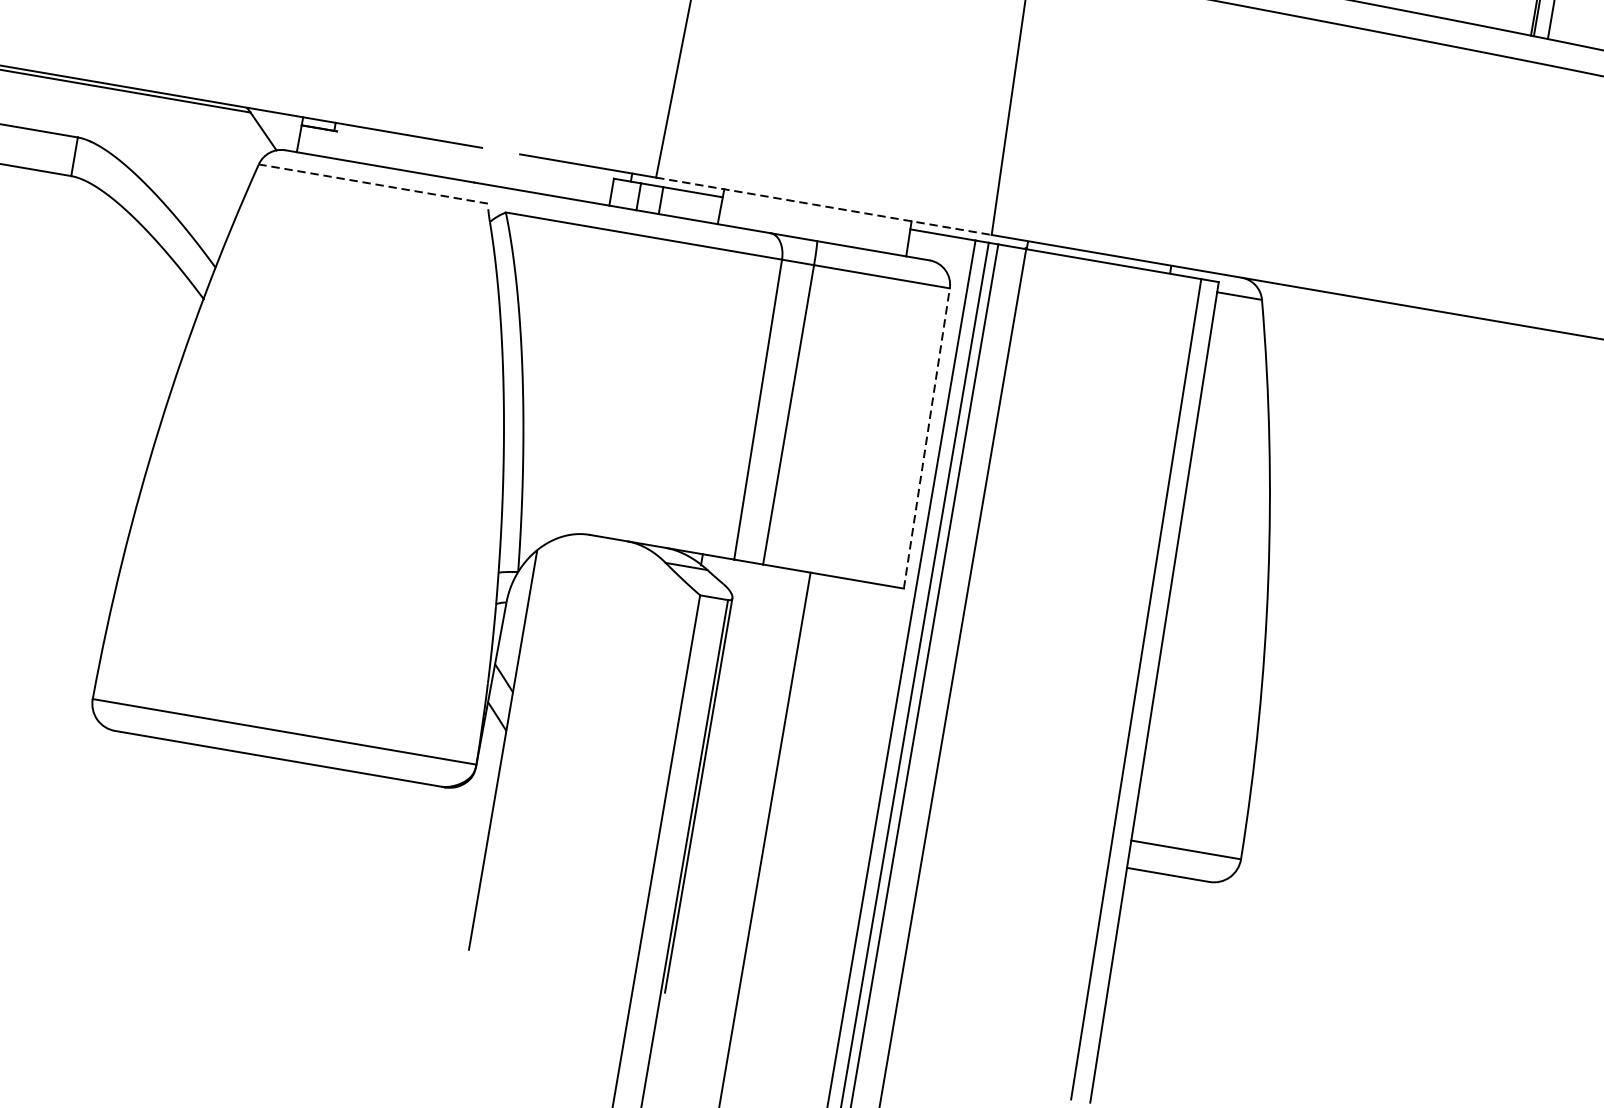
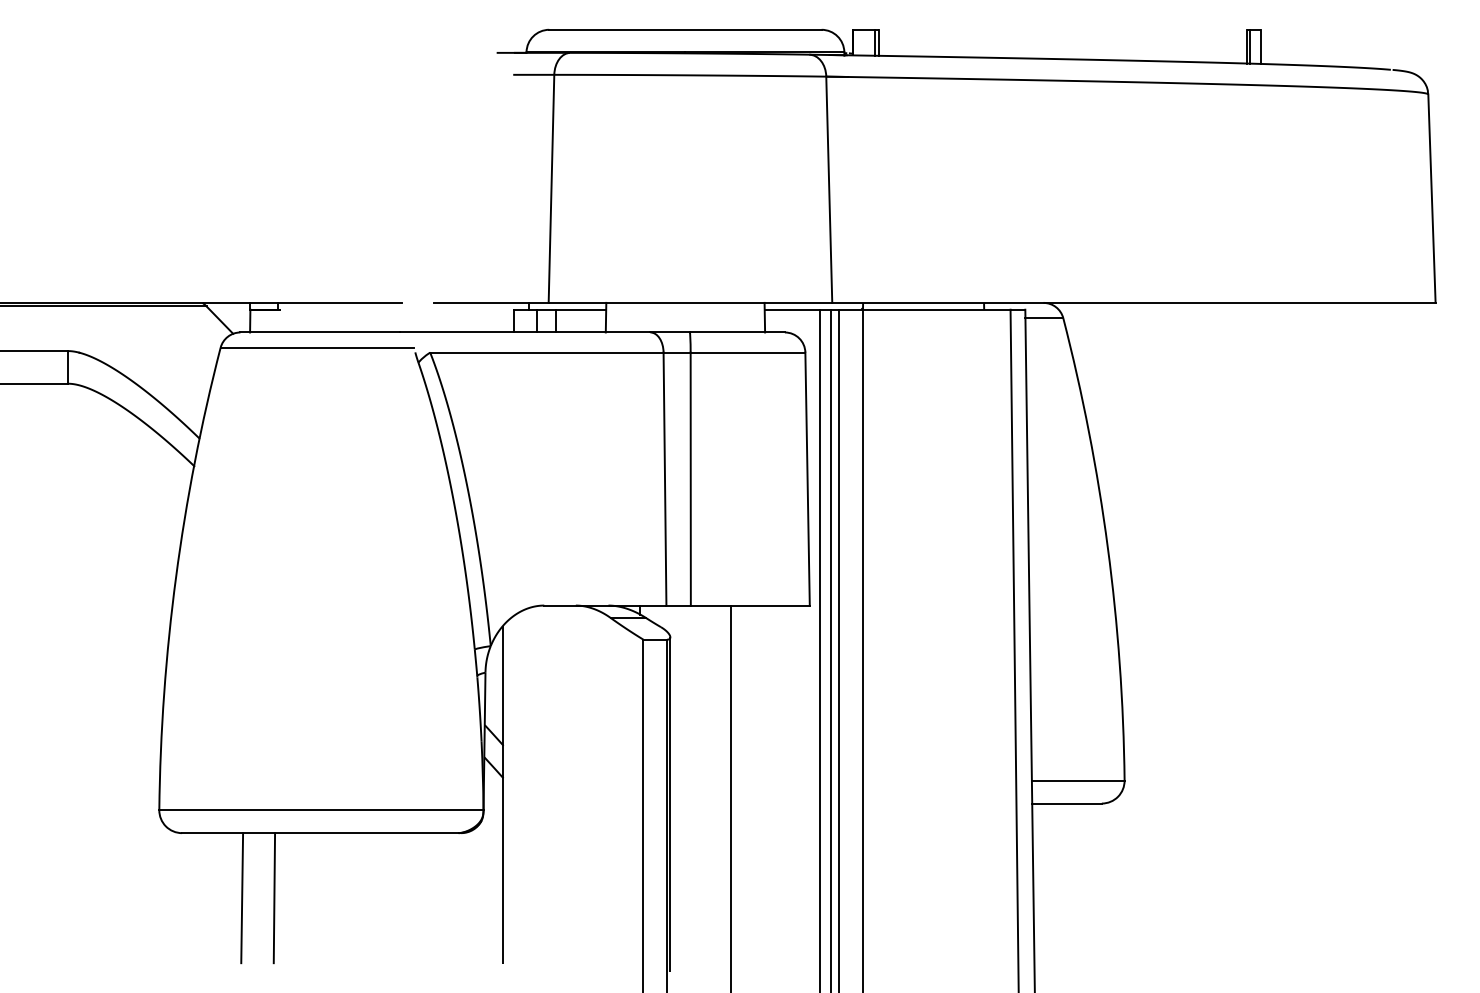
line: (373, 183) -> (317, 347), dashed -> solid
line: (824, 205) -> (690, 302), dashed -> solid
line: (926, 438) -> (807, 479), dashed -> solid
line: (173, 820) -> (242, 898), added
line: (211, 826) -> (274, 898), added

